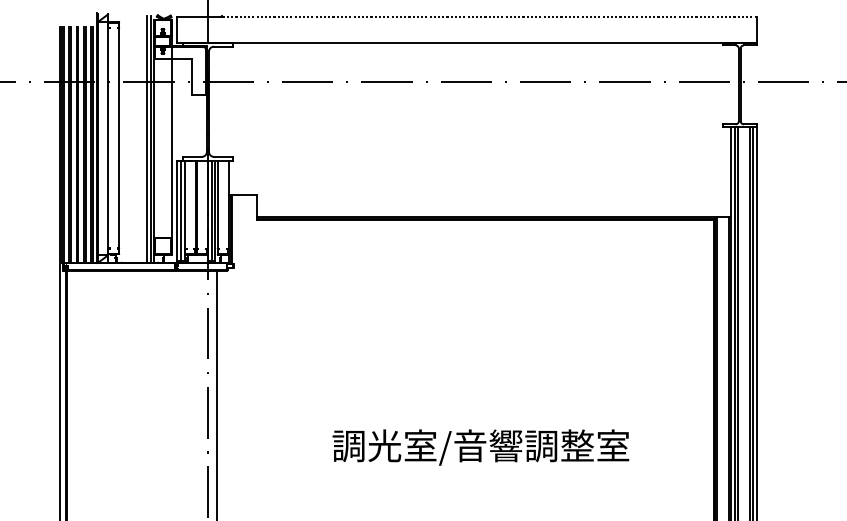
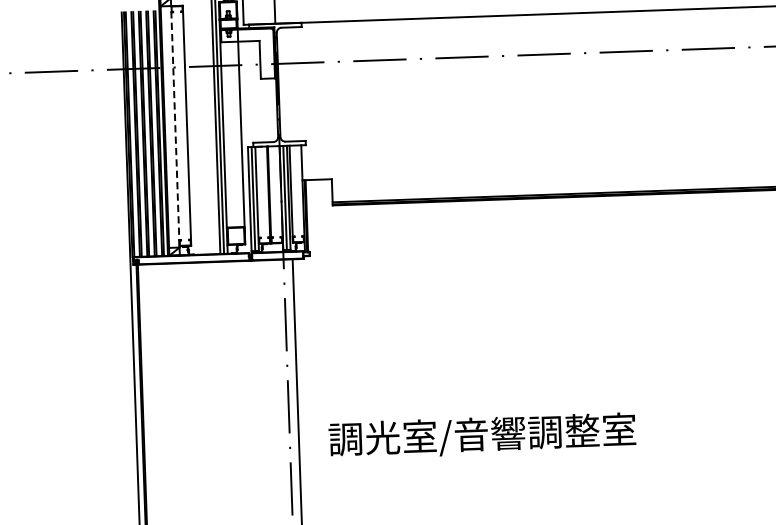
line: (108, 138) -> (175, 126), solid -> dashed
text: (480, 447) -> (482, 436), moved

